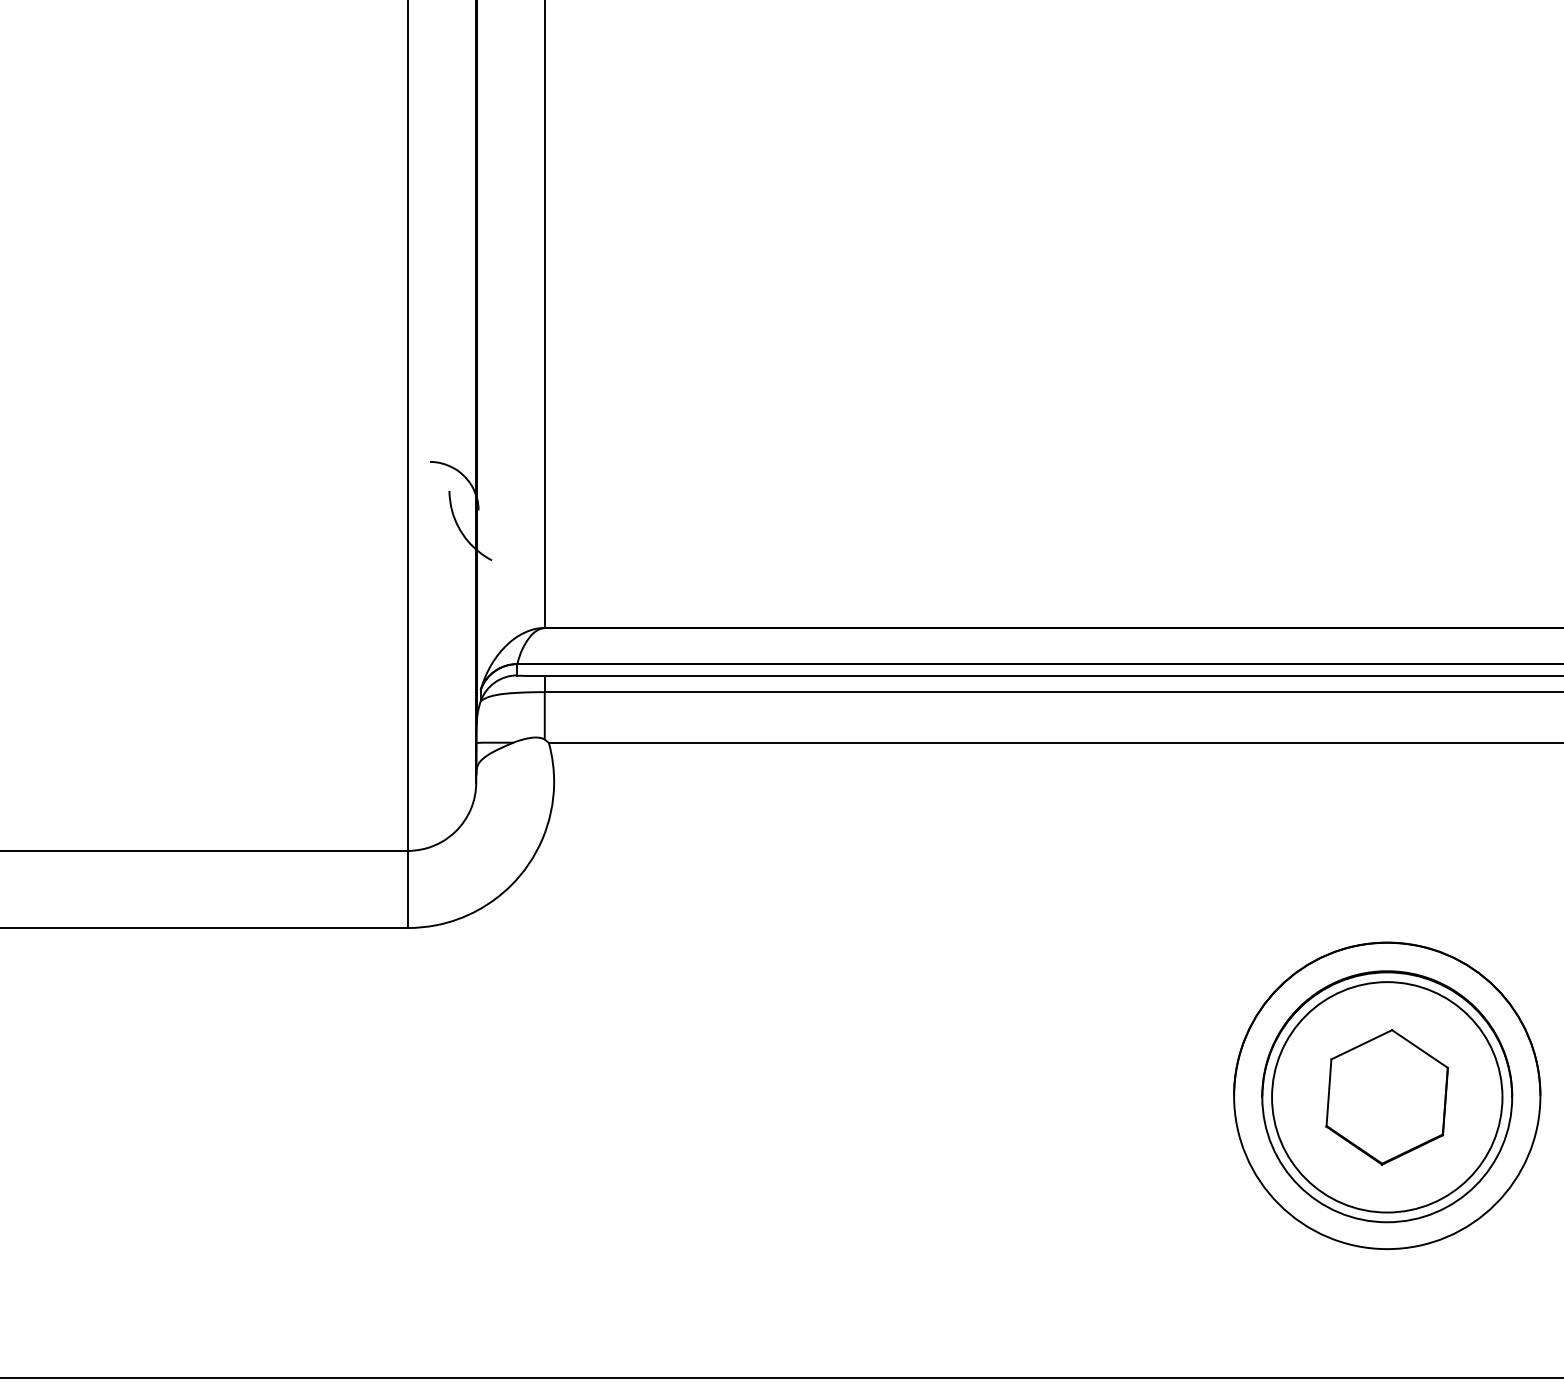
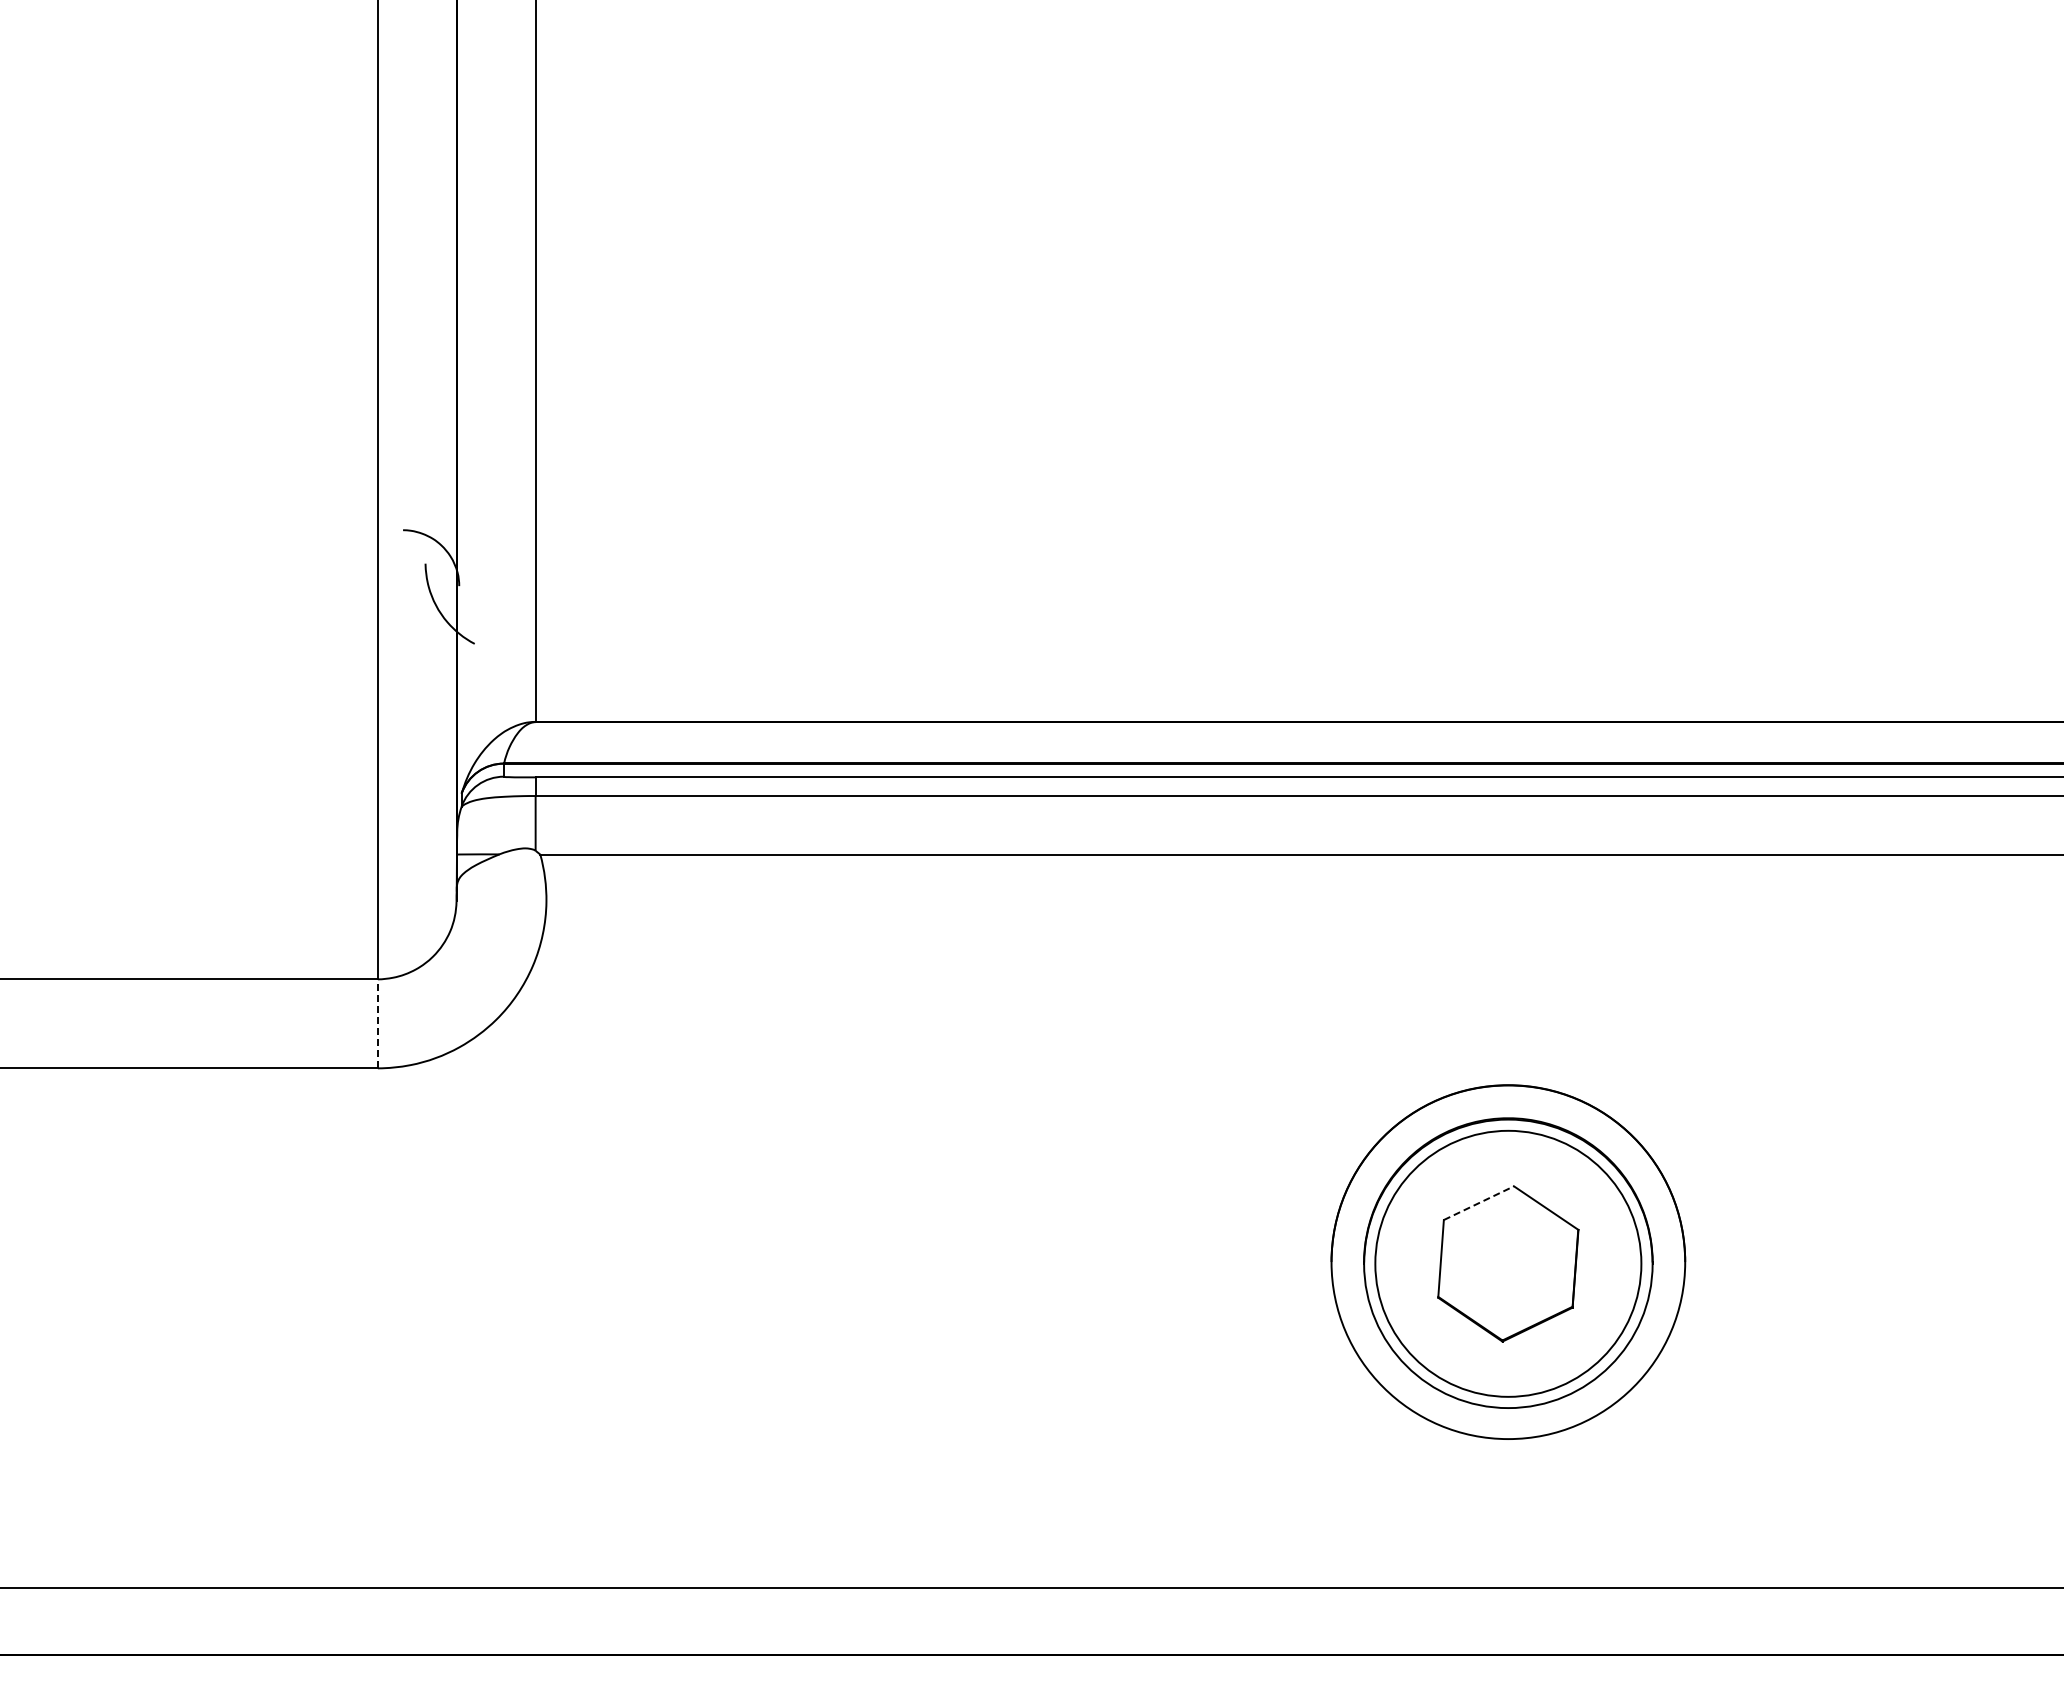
line: (407, 889) -> (377, 1023), solid -> dashed
line: (1361, 1045) -> (1478, 1203), solid -> dashed

